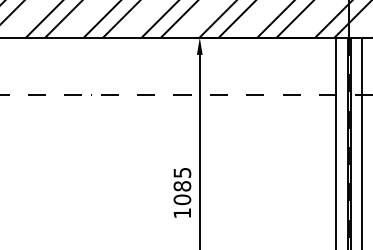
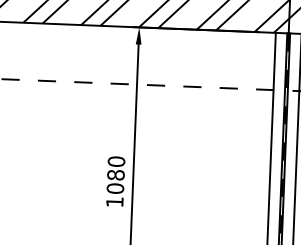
text: (182, 172) -> (116, 161), 1085 -> 1080

